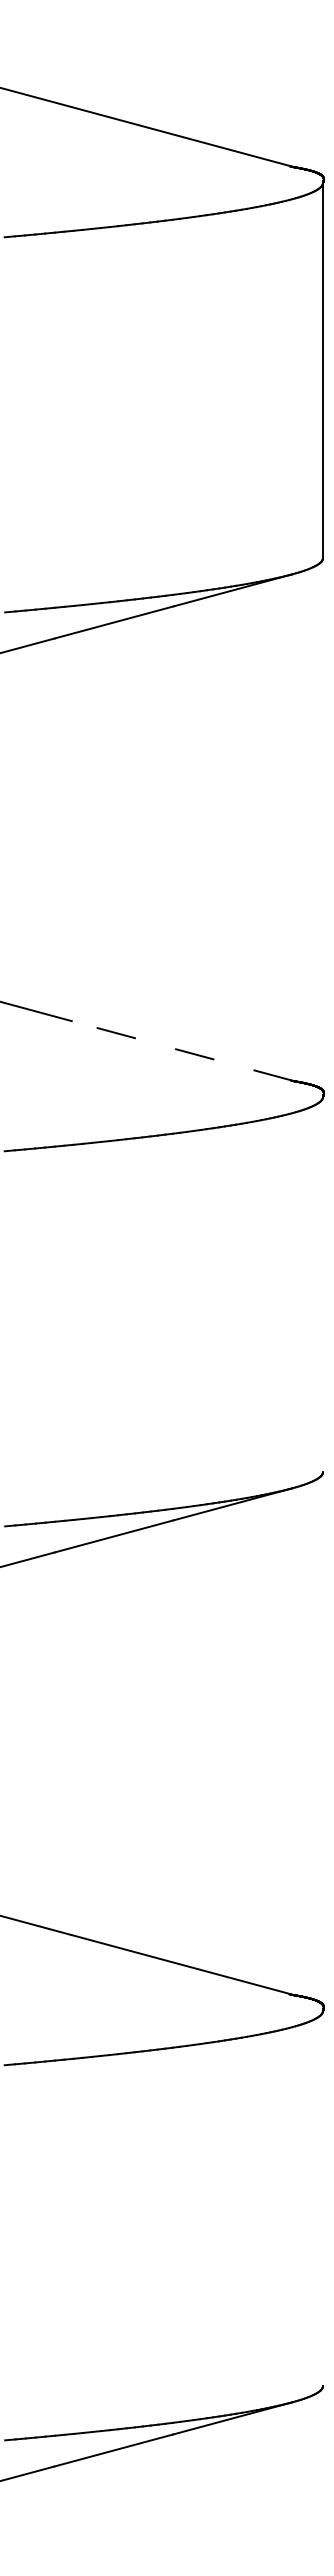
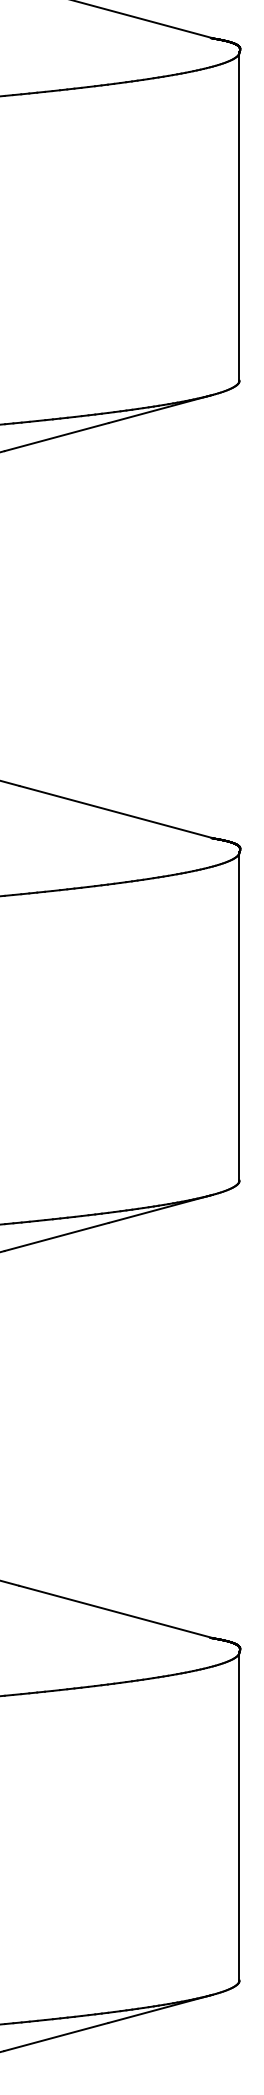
line: (181, 1050) -> (115, 811), dashed -> solid
line: (323, 1284) -> (239, 1016), added
line: (323, 2198) -> (239, 1816), added

